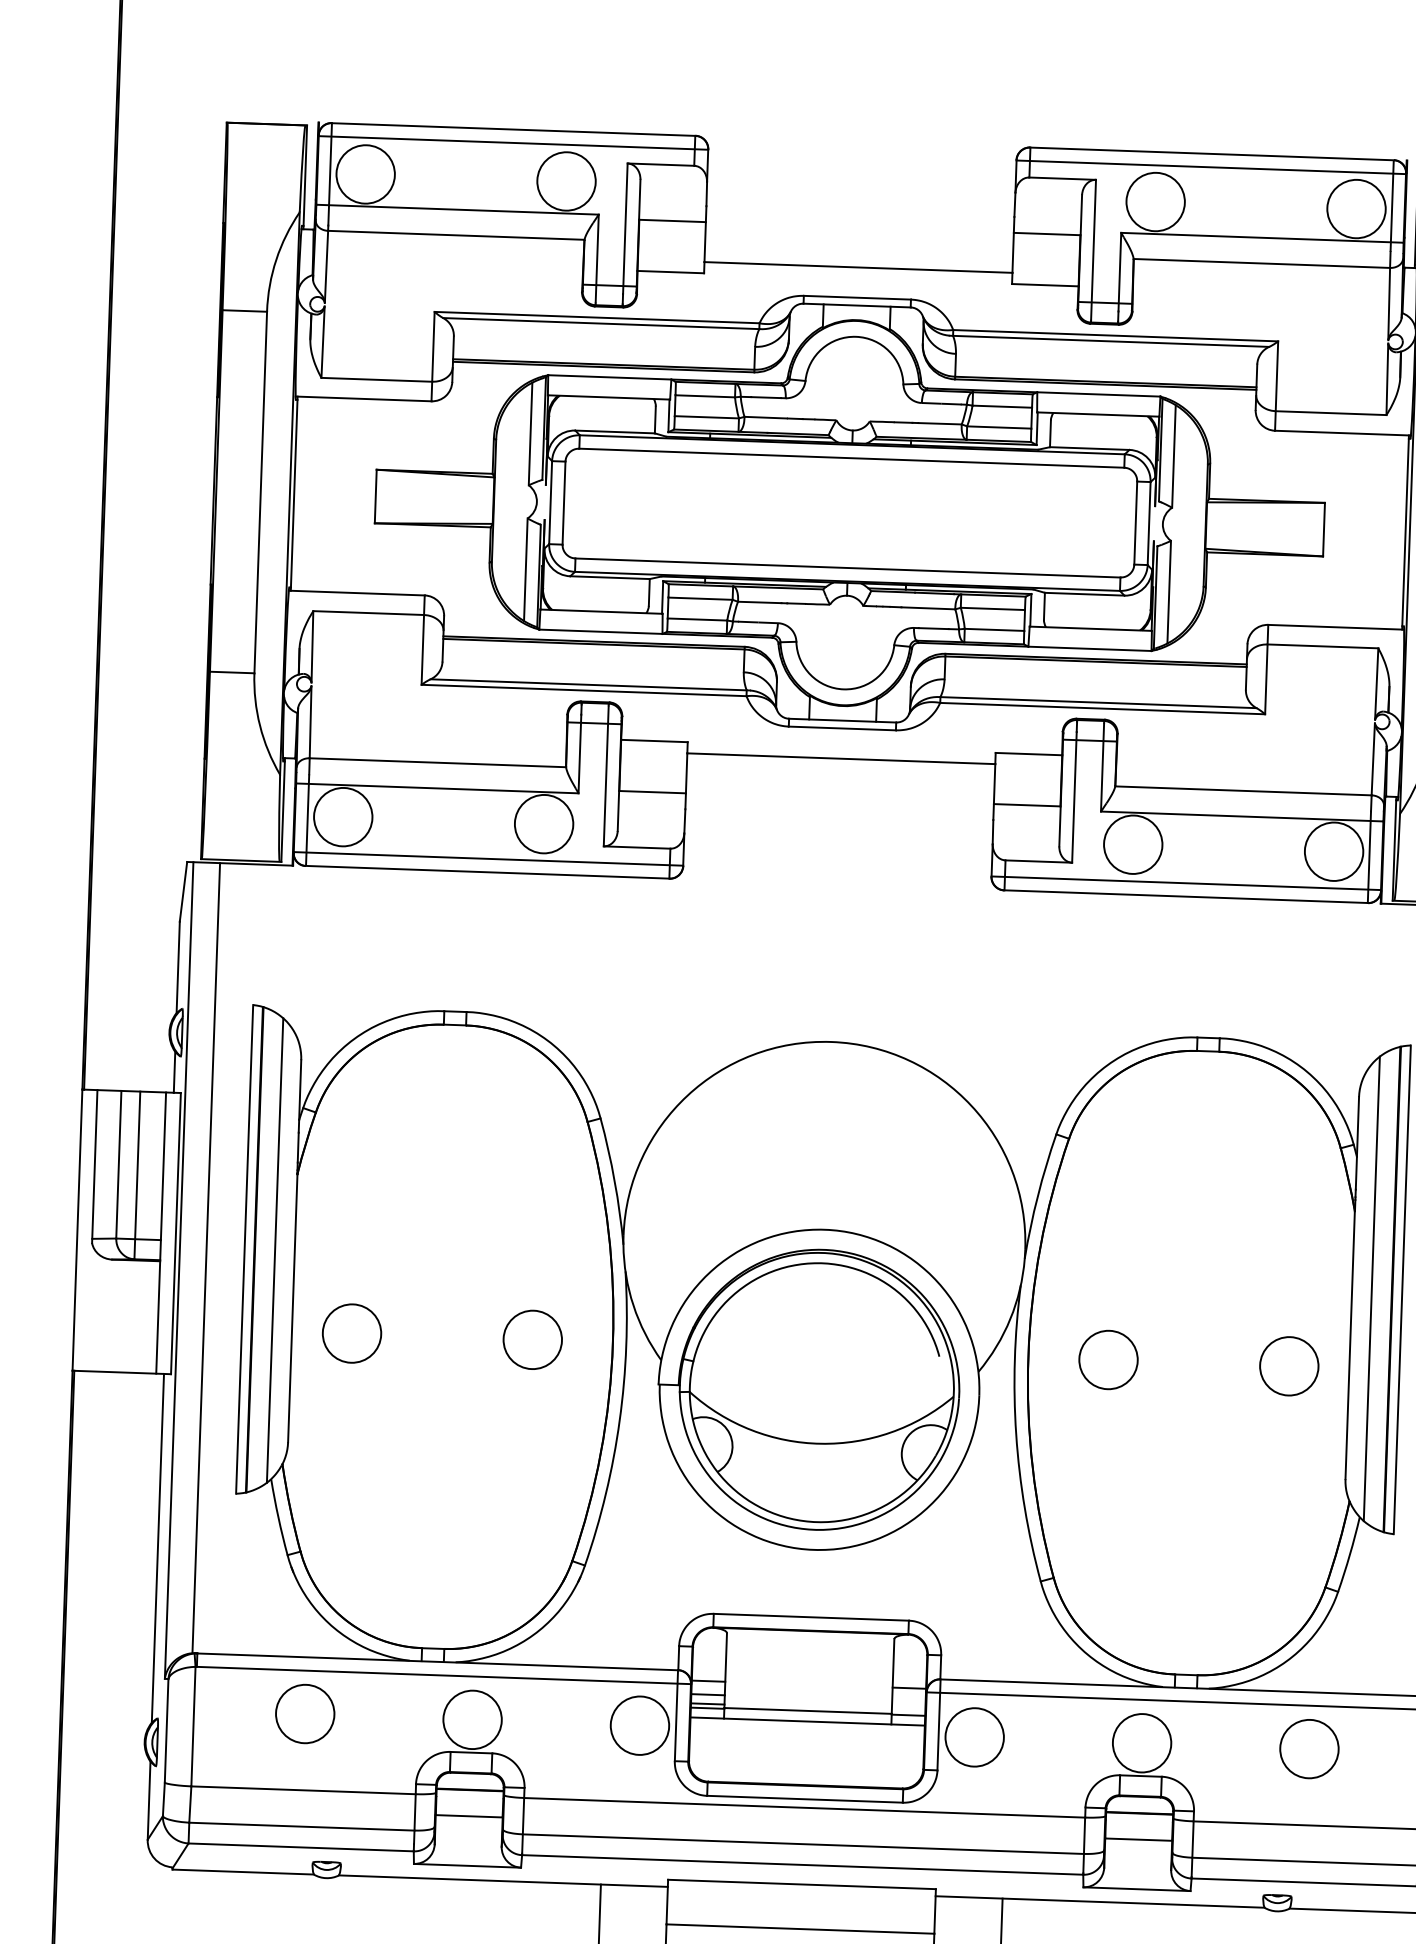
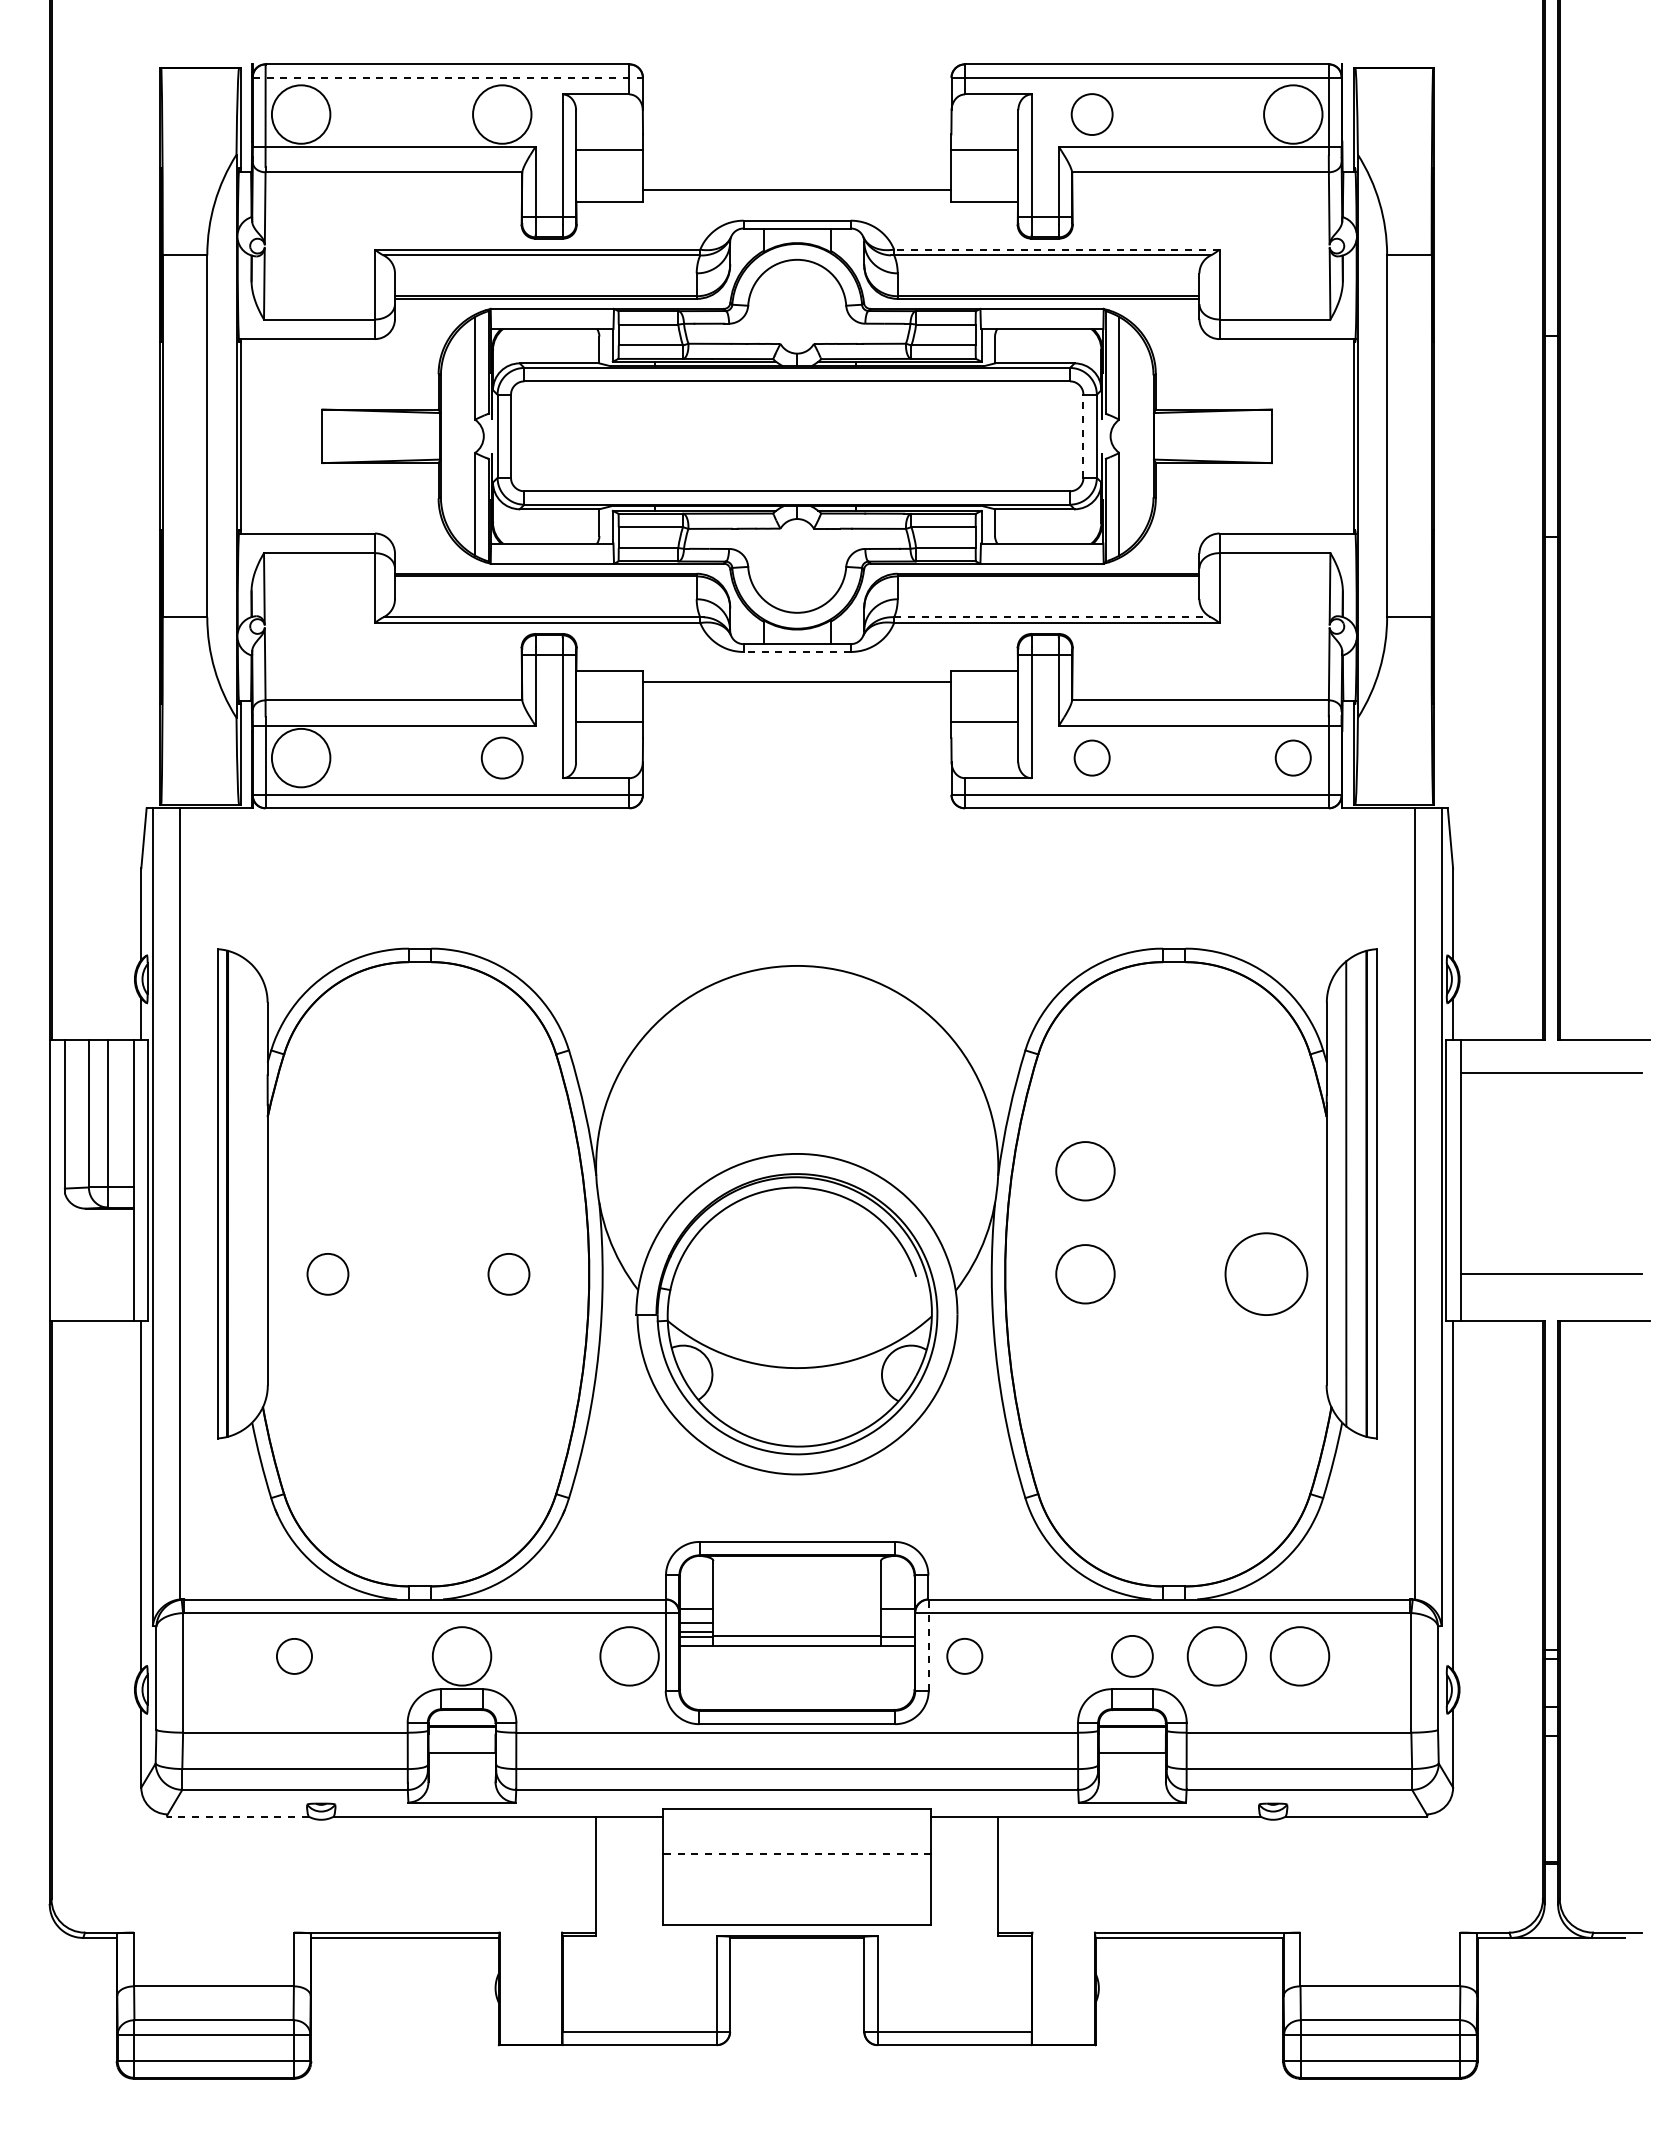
line: (513, 142) -> (447, 77), solid -> dashed
circle: (1155, 201) -> (1091, 114), size x0.7
line: (1115, 335) -> (1056, 249), solid -> dashed
line: (1135, 523) -> (1083, 436), solid -> dashed
line: (1098, 702) -> (1052, 617), solid -> dashed
line: (842, 728) -> (797, 651), solid -> dashed
circle: (544, 823) -> (502, 757), size x0.7
circle: (1132, 844) -> (1091, 757), size x0.6
circle: (1334, 851) -> (1293, 757), size x0.6
line: (275, 1250) -> (248, 1193), removed
circle: (1112, 1257) -> (1085, 1171), added
circle: (351, 1333) -> (327, 1274), size x0.7
circle: (532, 1340) -> (508, 1274), size x0.7
circle: (1289, 1366) -> (1266, 1274), size x1.4
circle: (305, 1714) -> (294, 1656), size x0.6
line: (938, 1725) -> (928, 1645), solid -> dashed
circle: (974, 1737) -> (964, 1656), size x0.6
circle: (1142, 1743) -> (1132, 1656), size x0.7
circle: (1226, 1746) -> (1216, 1656), added
line: (242, 1871) -> (237, 1816), solid -> dashed
line: (799, 1929) -> (796, 1854), solid -> dashed

